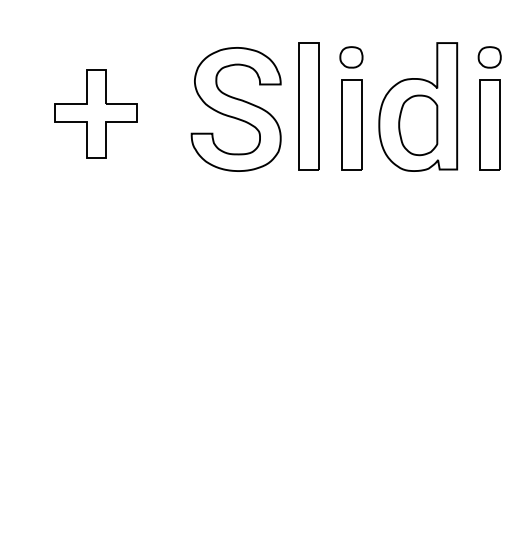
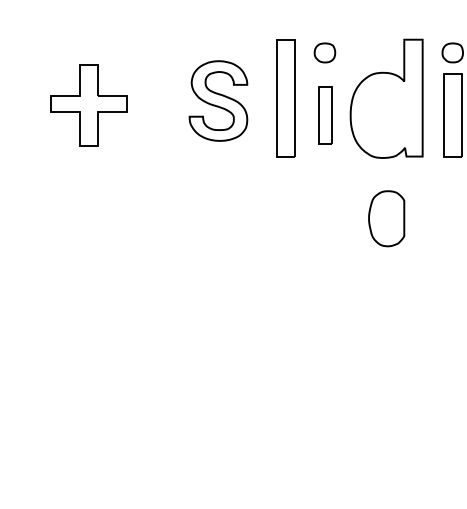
part: (236, 108) -> (218, 100), size x0.7
part: (352, 125) -> (325, 115), size x0.7
part: (418, 125) -> (386, 218), moved

